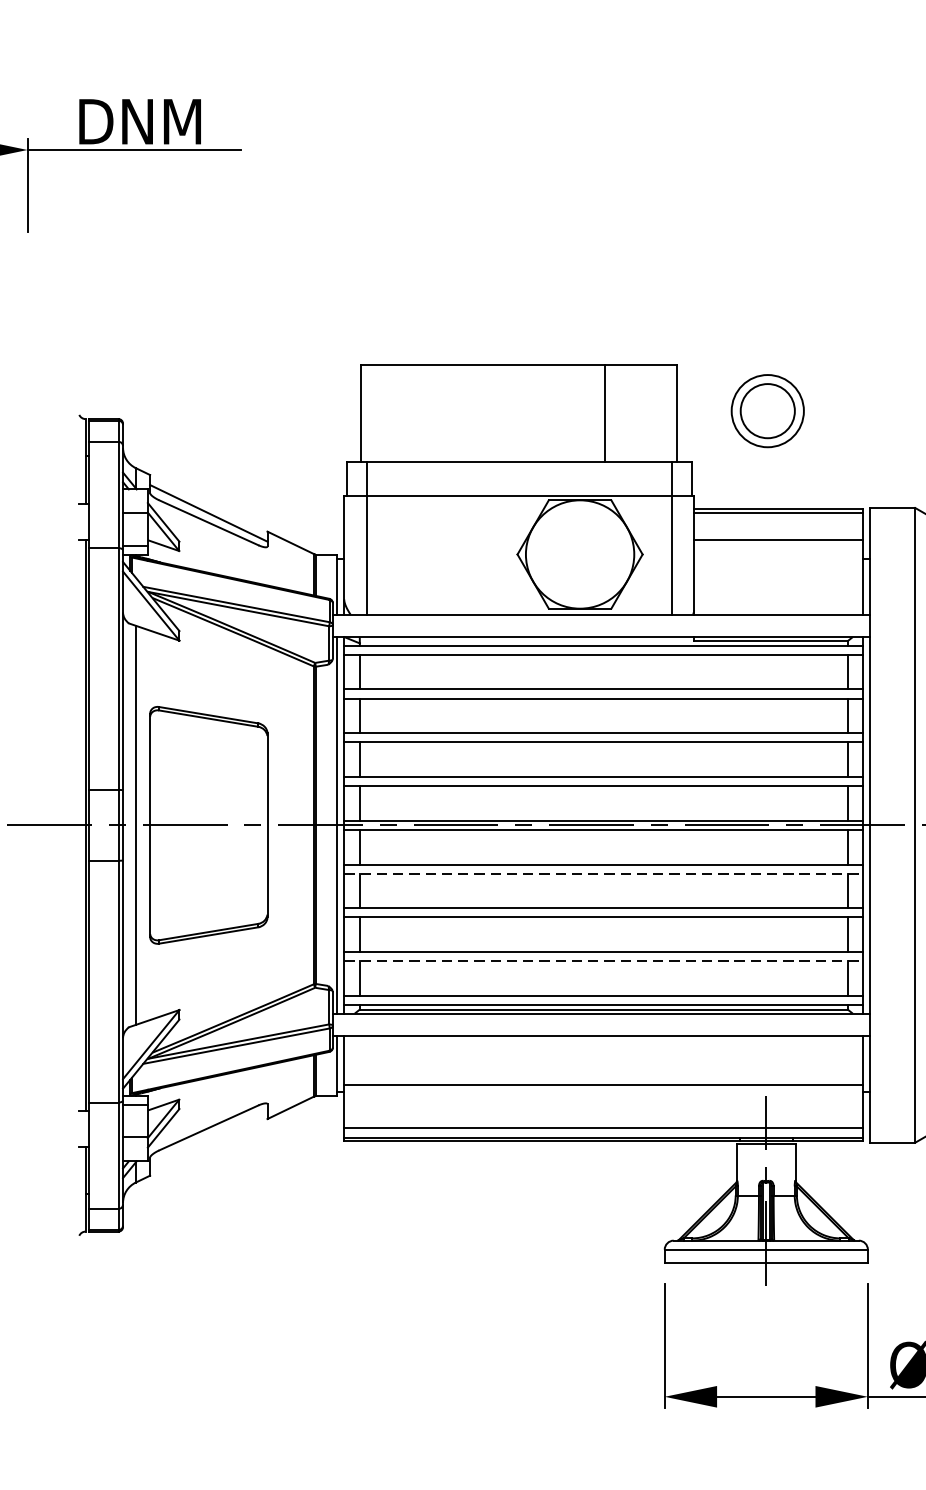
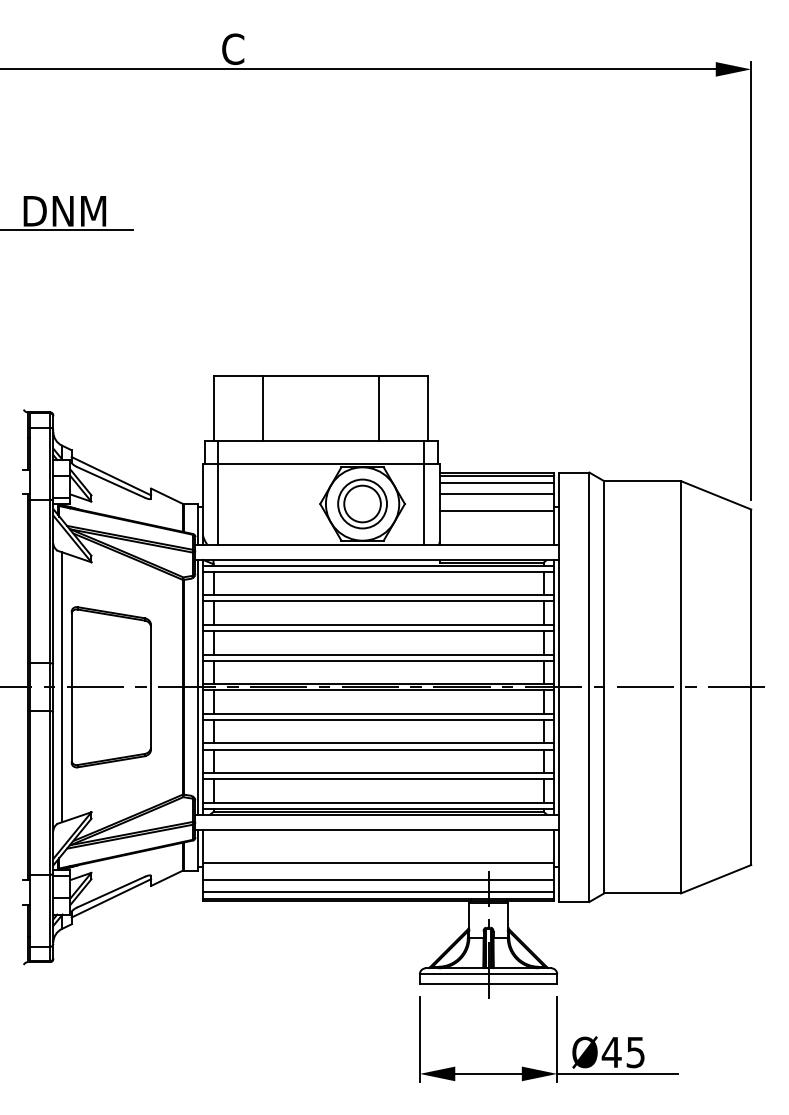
part: (767, 410) -> (362, 503), moved
line: (433, 413) -> (263, 408), added
line: (778, 522) -> (496, 482), added
line: (778, 565) -> (496, 511), added
line: (603, 872) -> (378, 719), dashed -> solid
line: (603, 961) -> (378, 779), dashed -> solid
line: (603, 1110) -> (378, 880), added
line: (209, 1137) -> (111, 898), added

